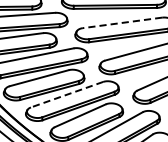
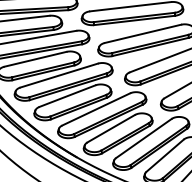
line: (122, 22) -> (142, 33), dashed -> solid
line: (67, 94) -> (96, 109), dashed -> solid

